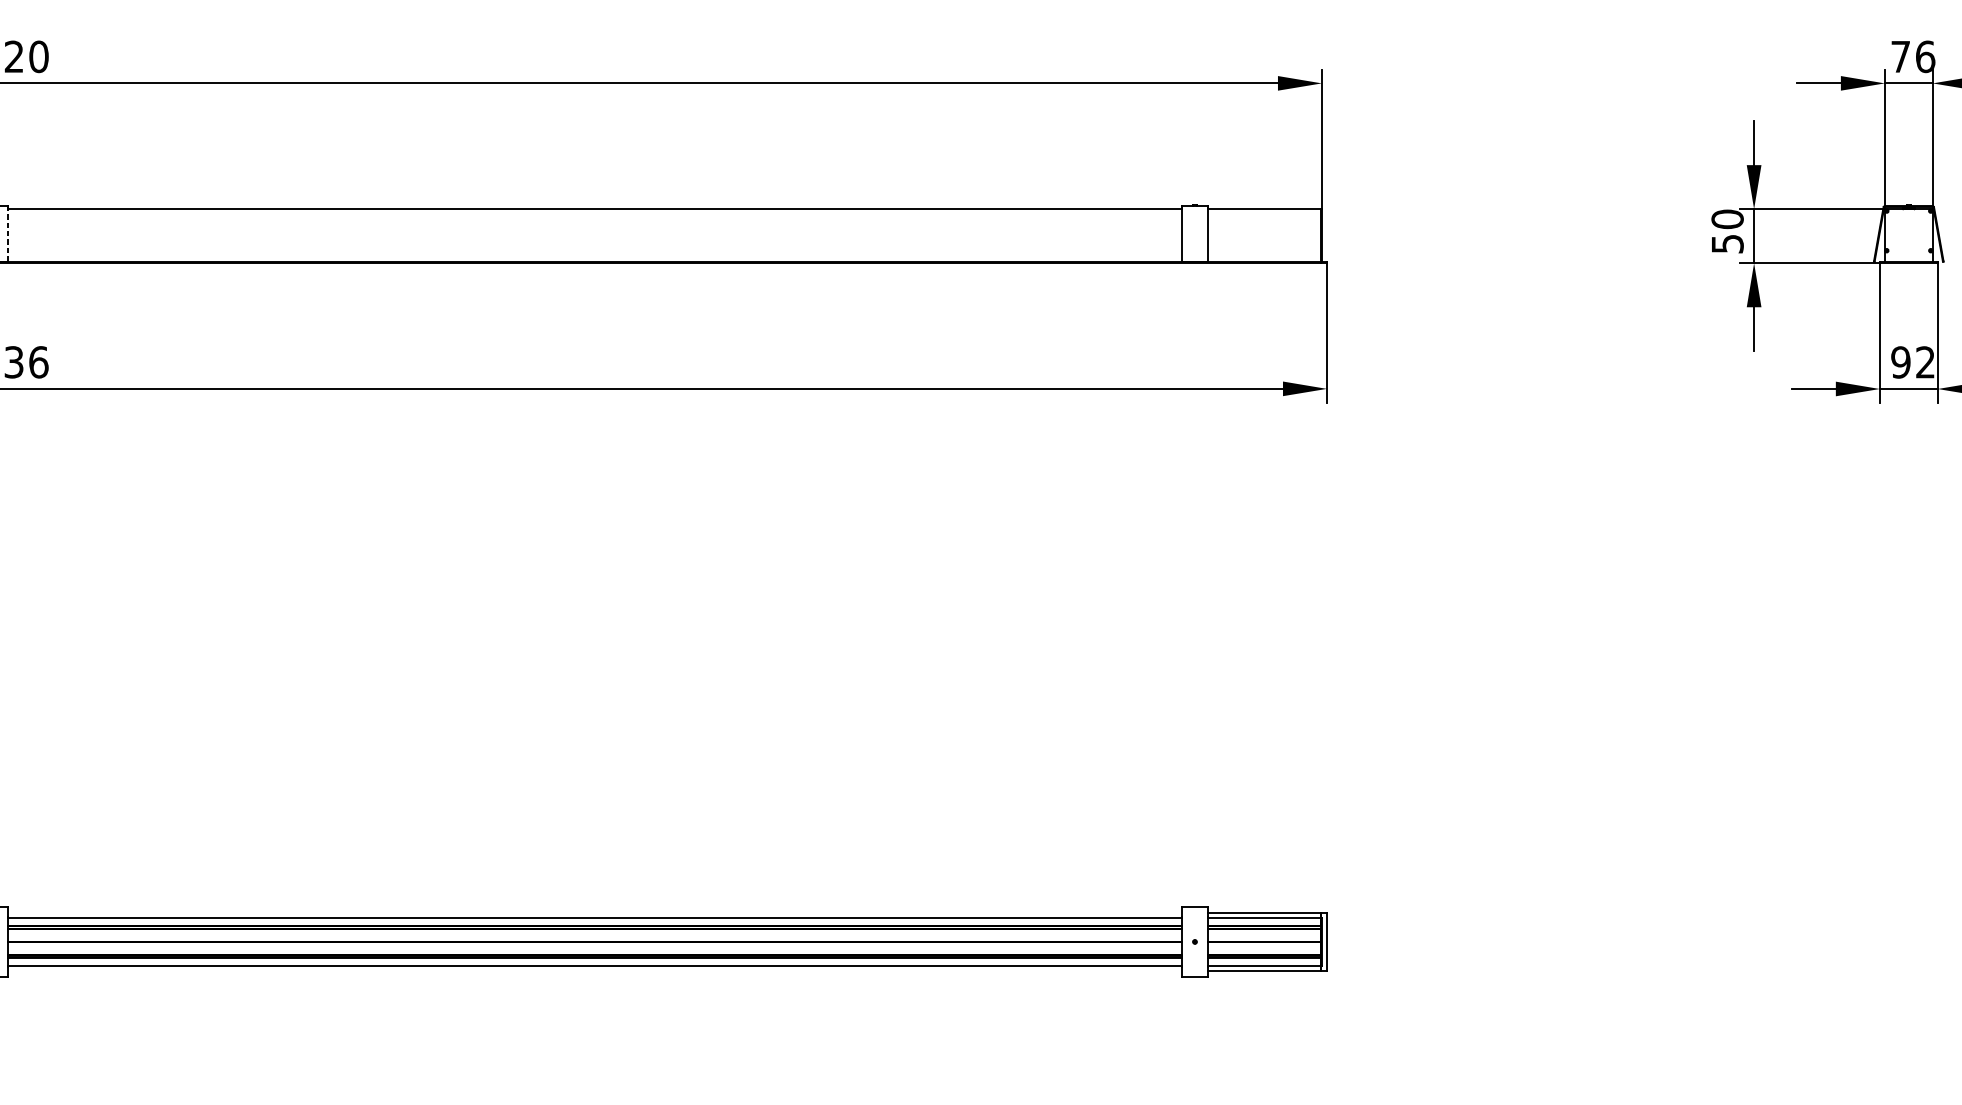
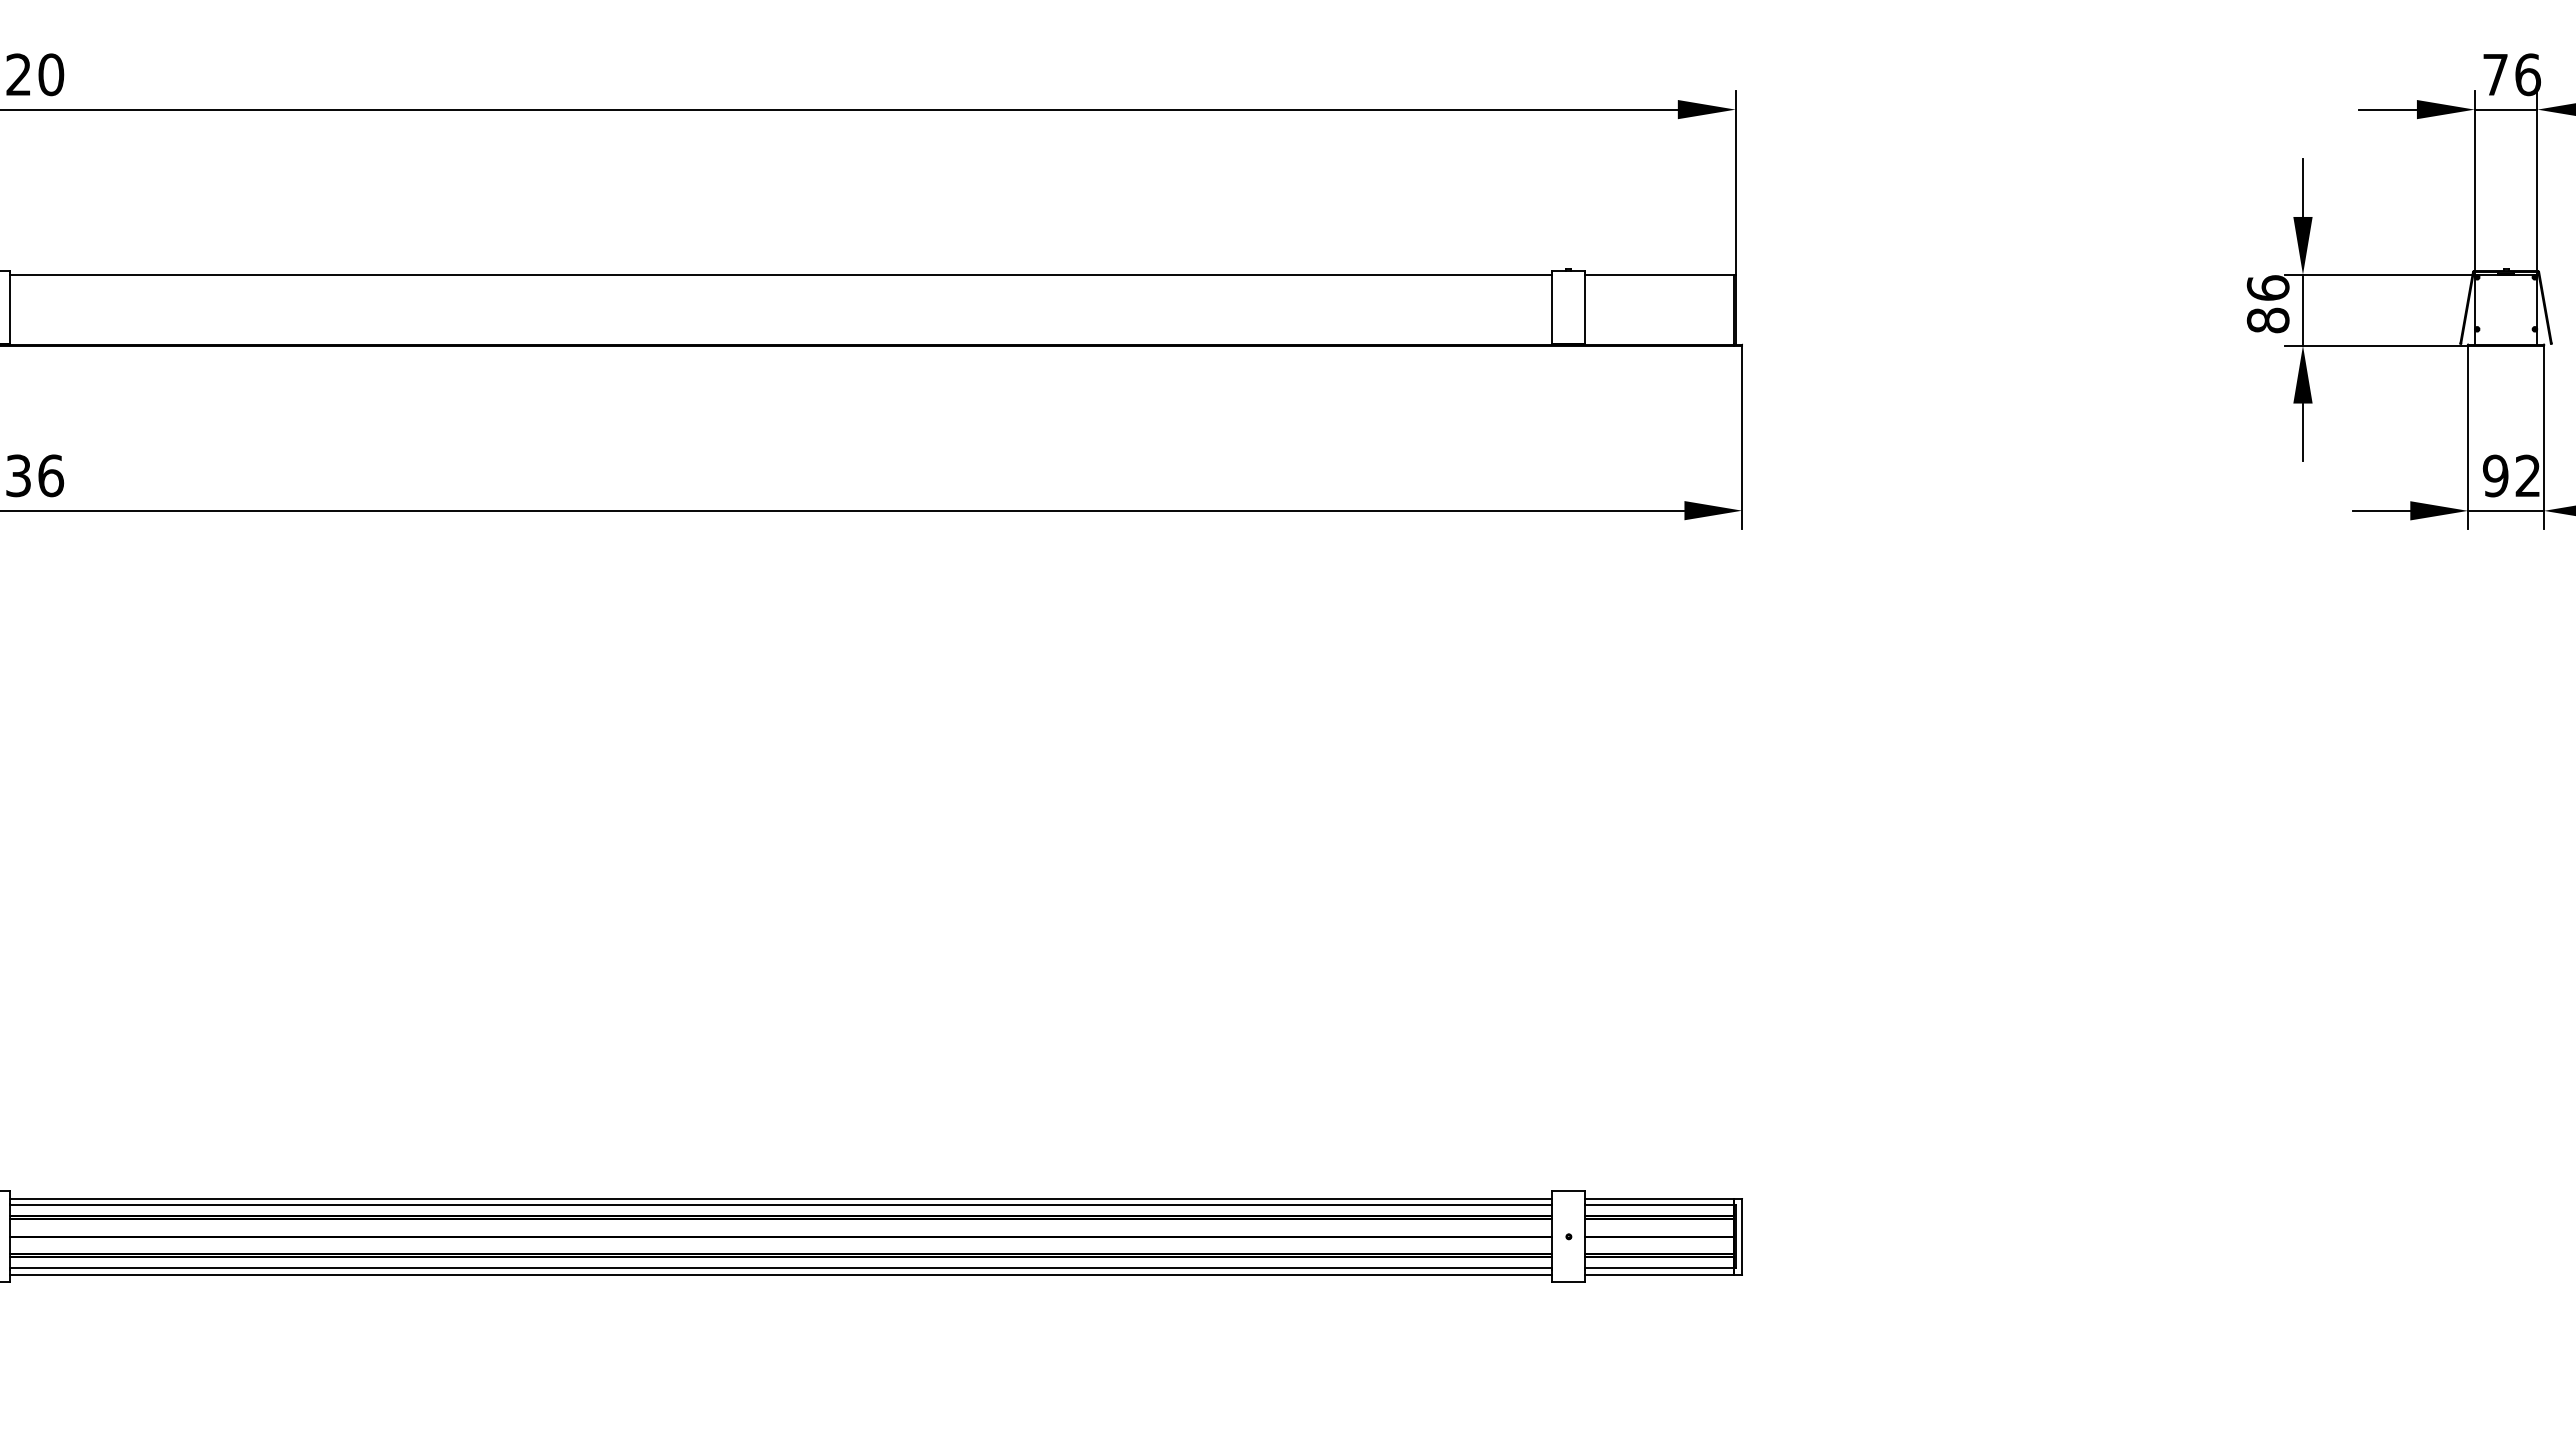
text: (1727, 231) -> (2267, 304), 50 -> 86
line: (7, 234) -> (10, 307), dashed -> solid
line: (595, 912) -> (781, 1198), added
line: (595, 970) -> (781, 1274), added

